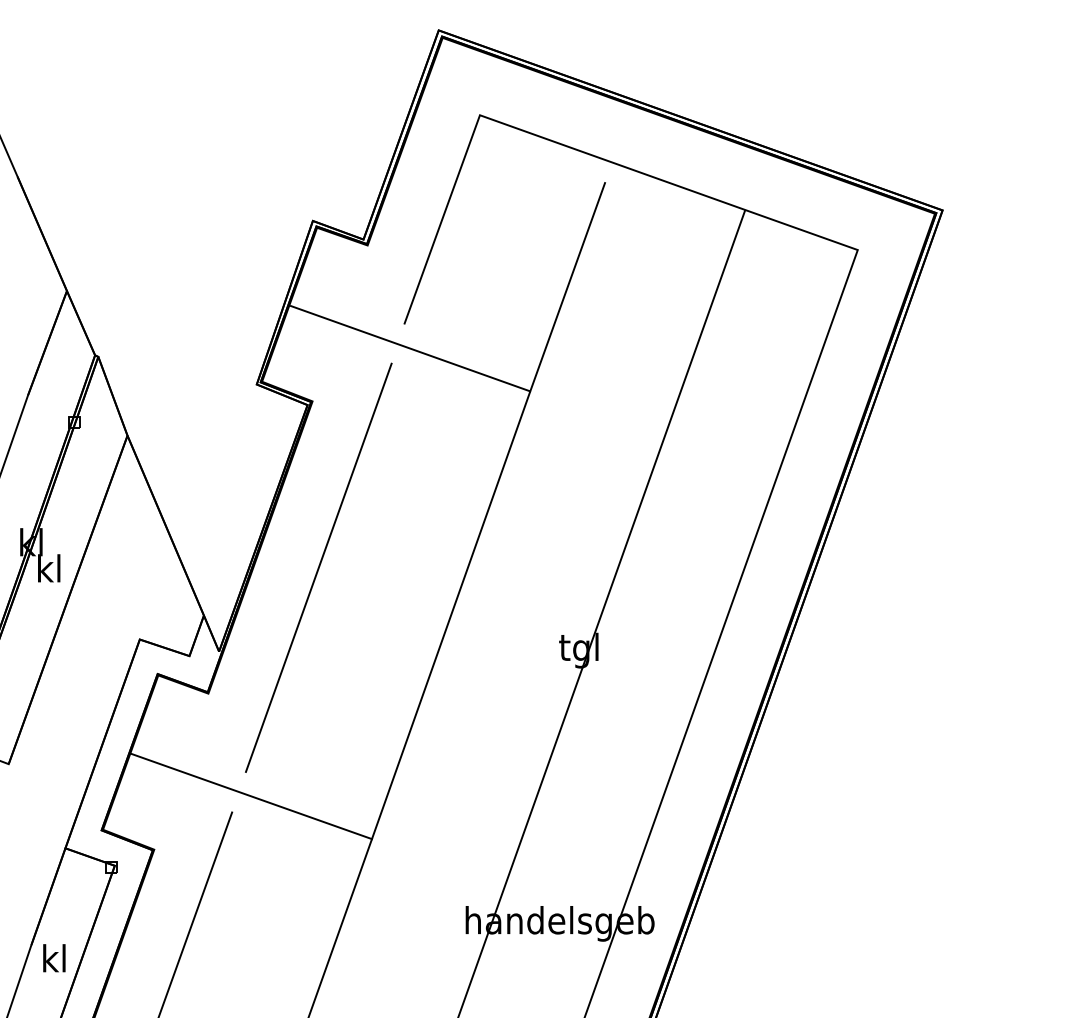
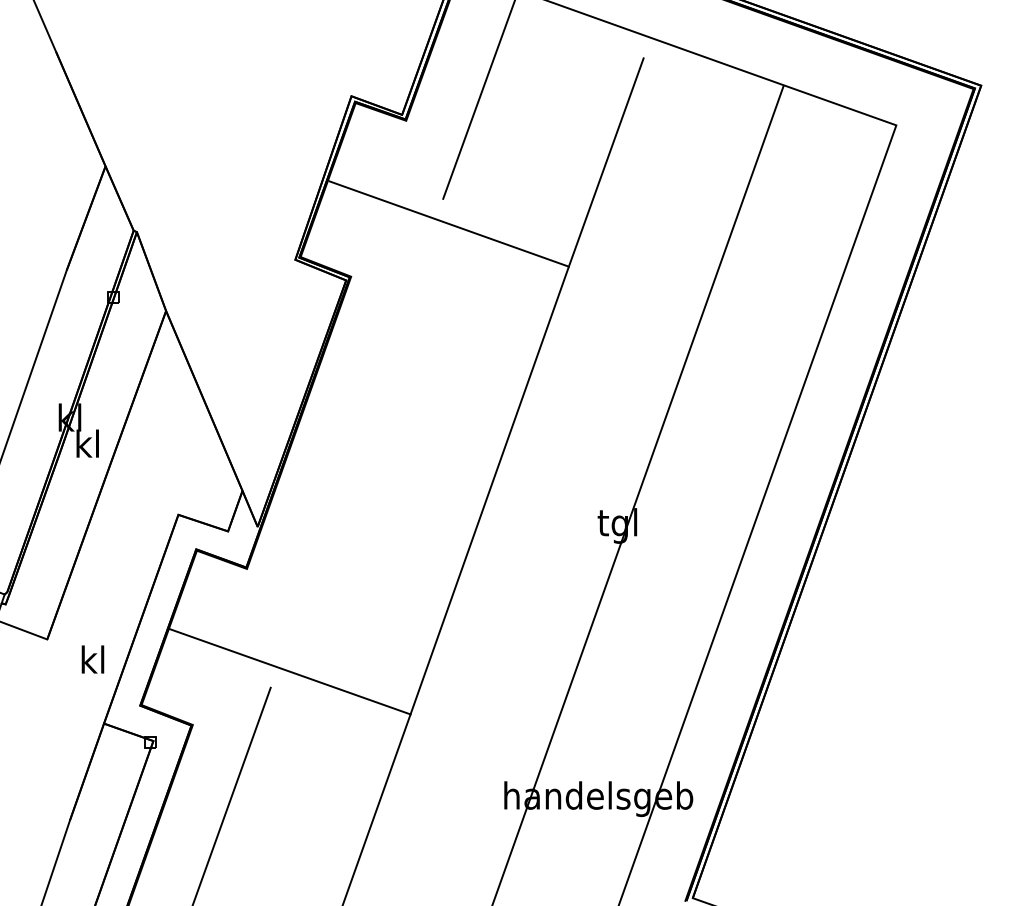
line: (318, 567) -> (357, 442), removed
text: (54, 958) -> (93, 659), moved

